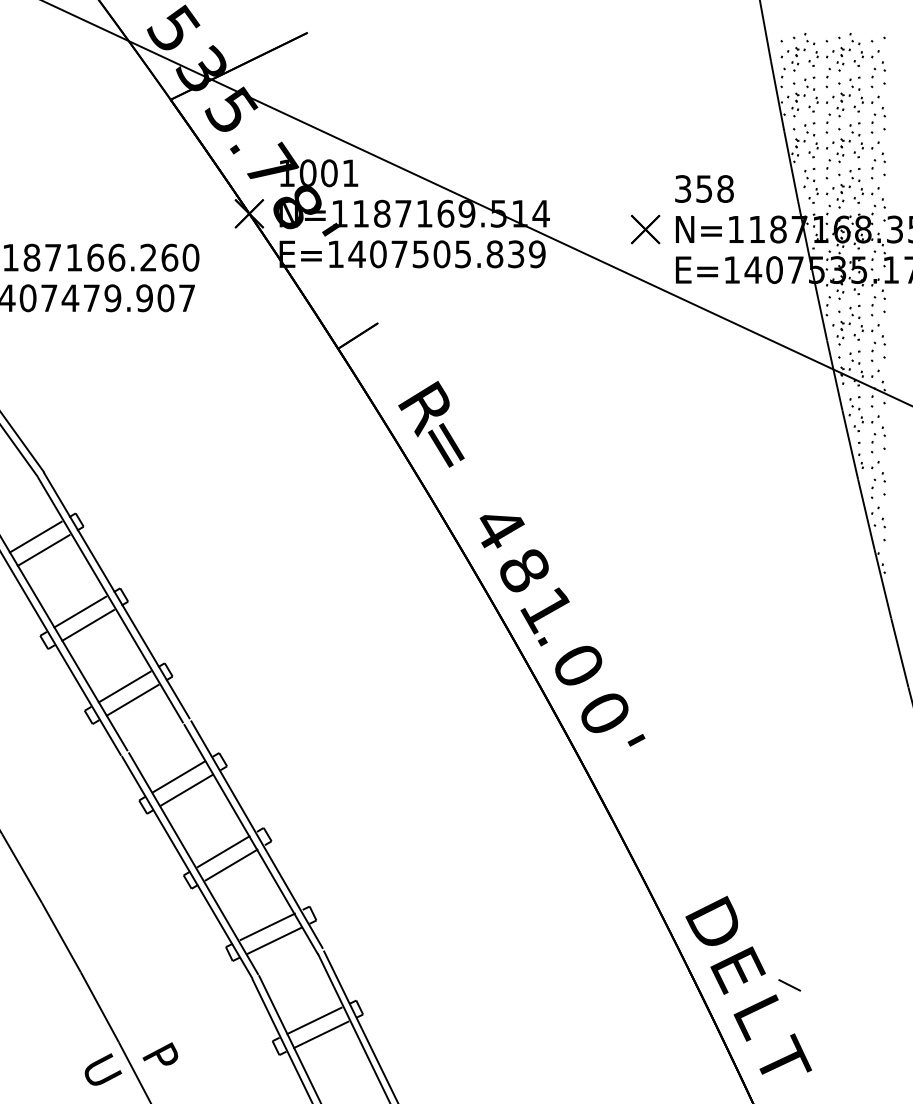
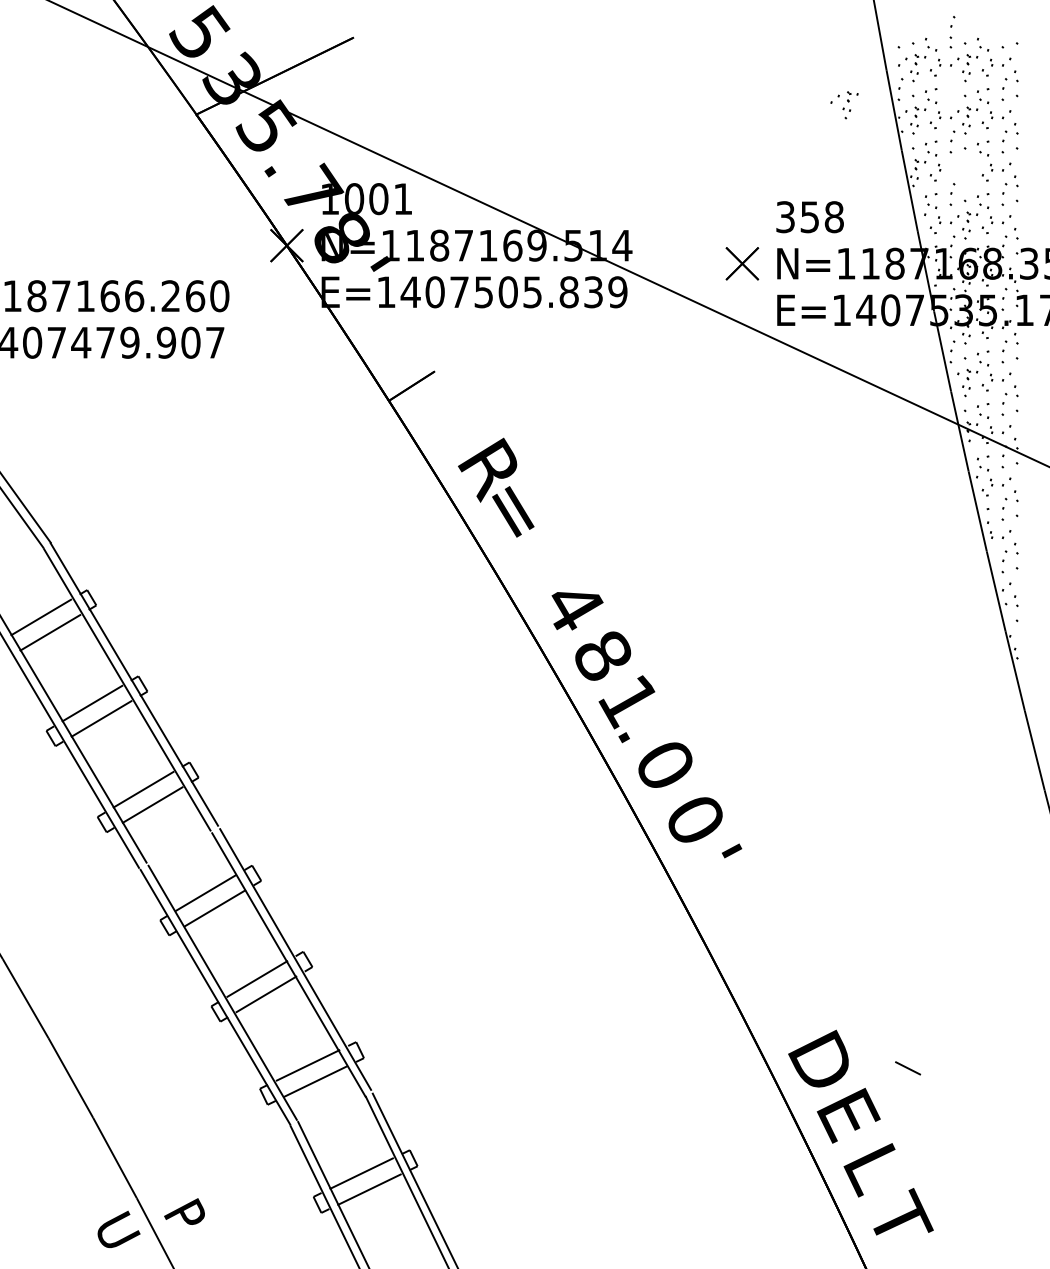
part: (827, 77) -> (951, 26), moved
part: (838, 150) -> (844, 105), moved
line: (789, 985) -> (907, 1068), moved

